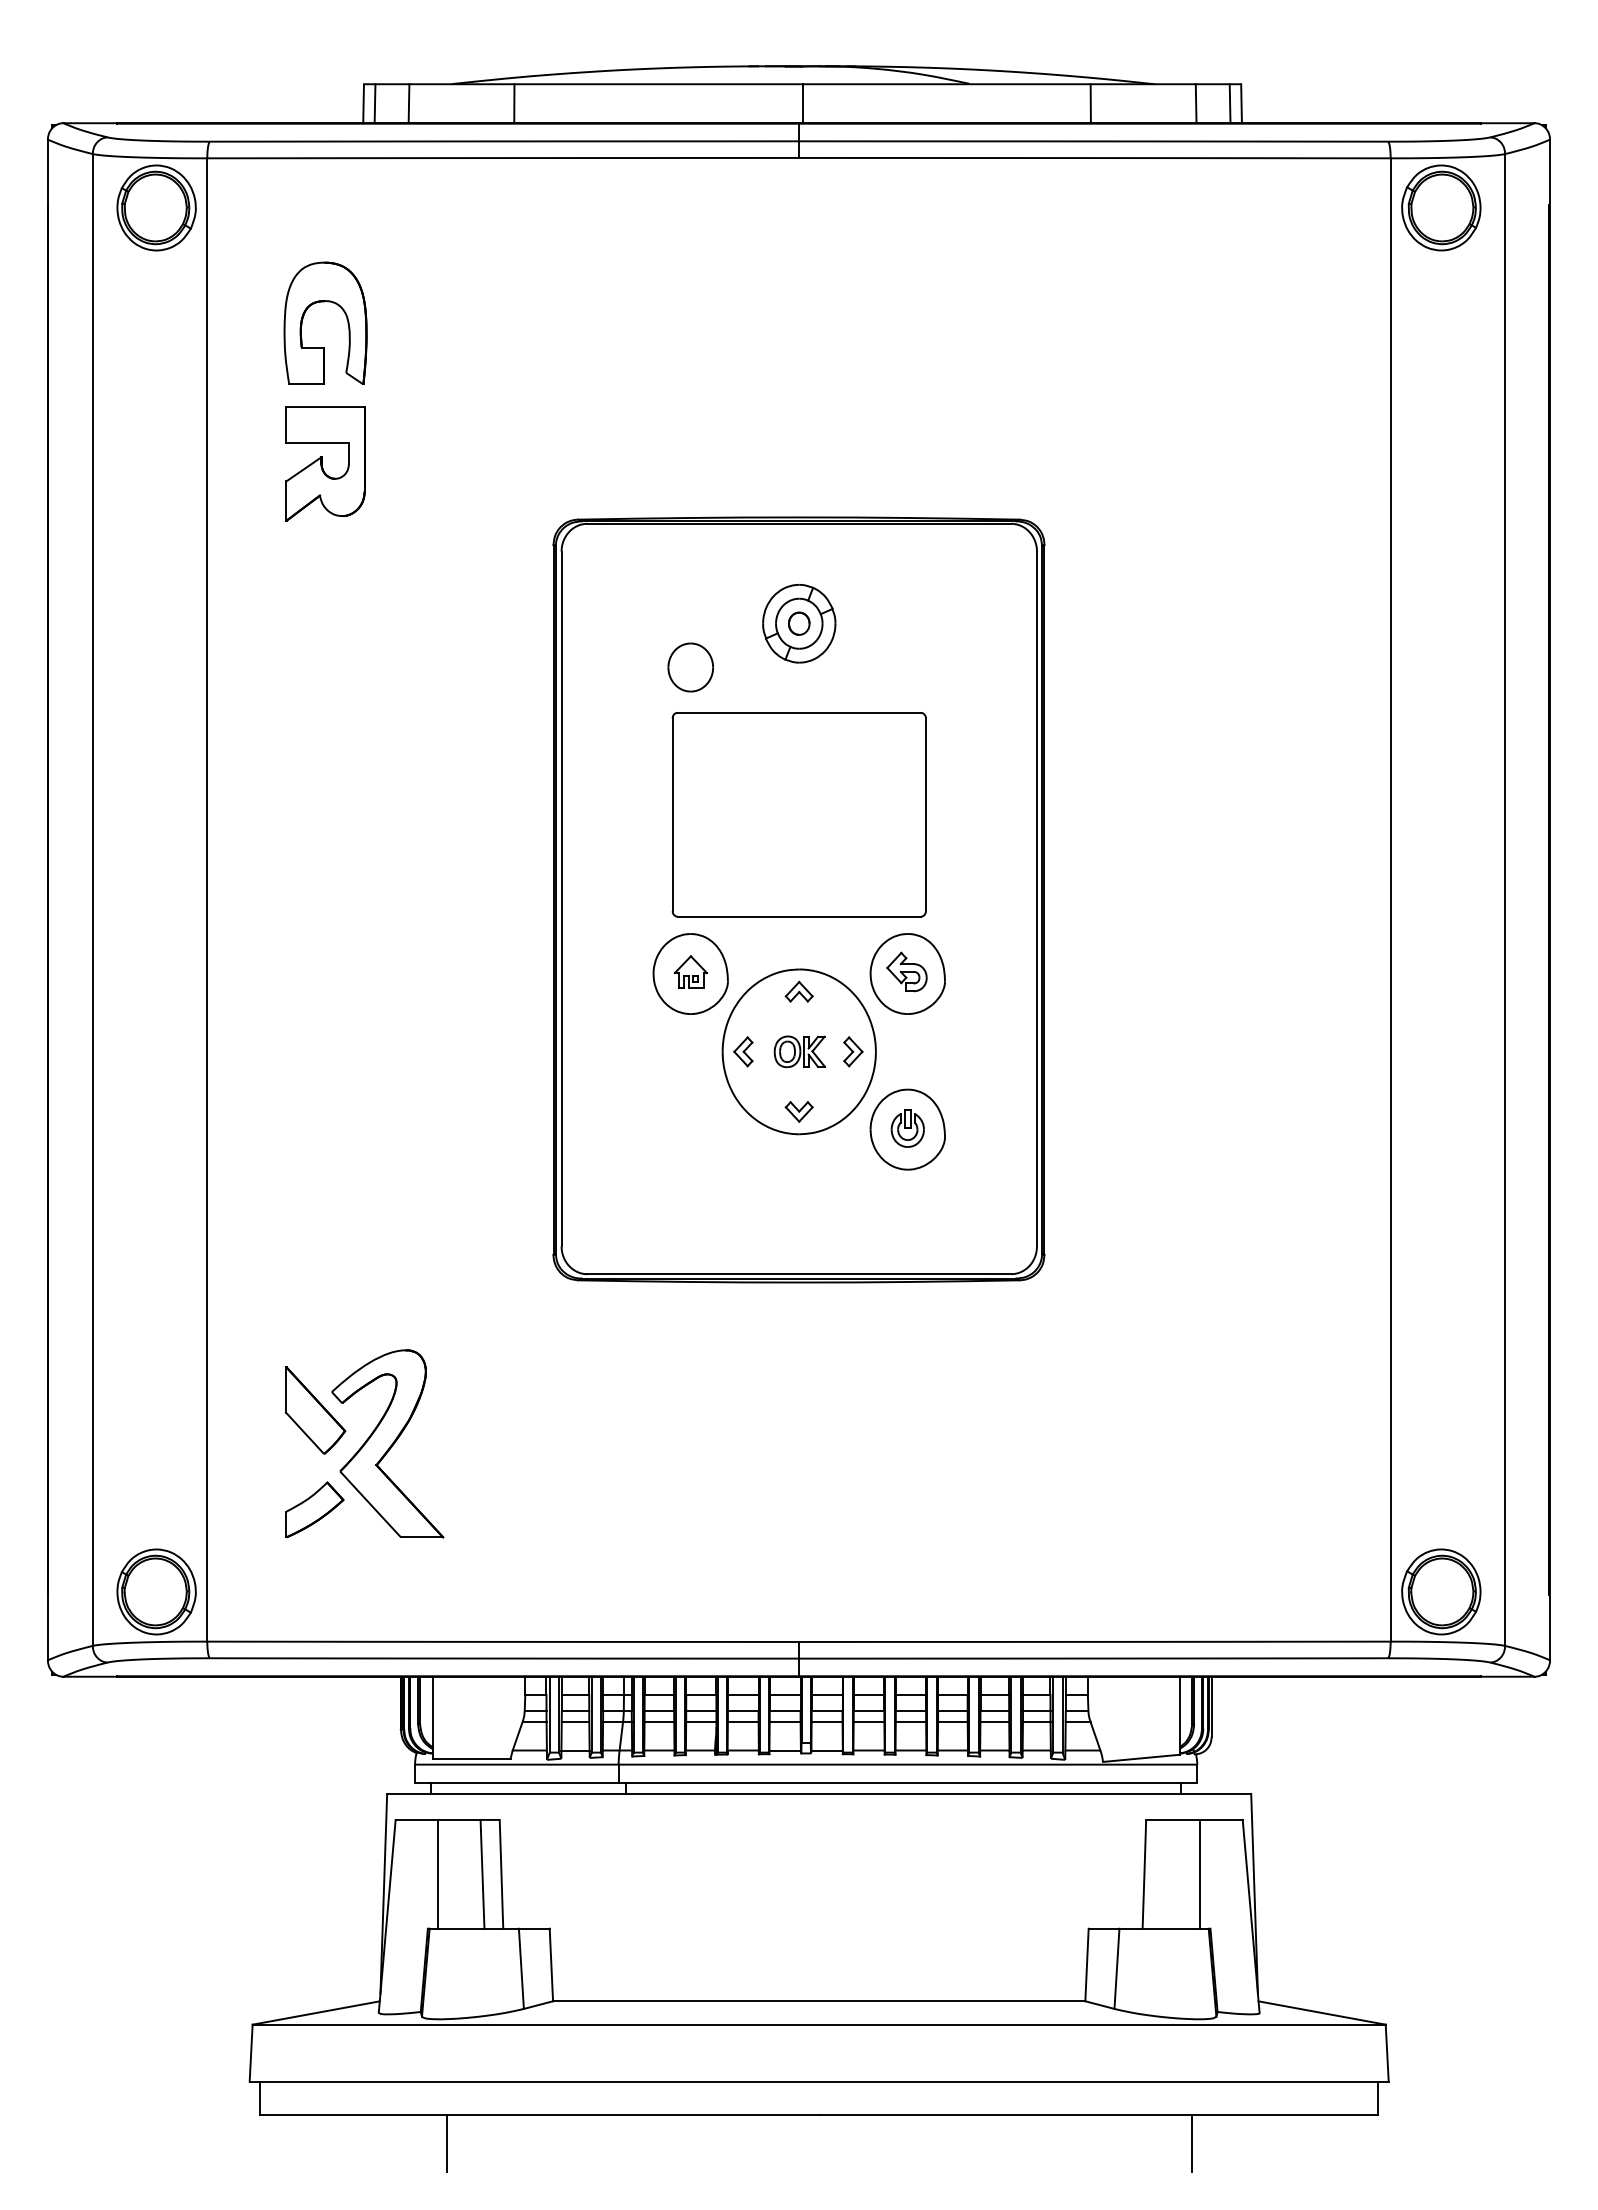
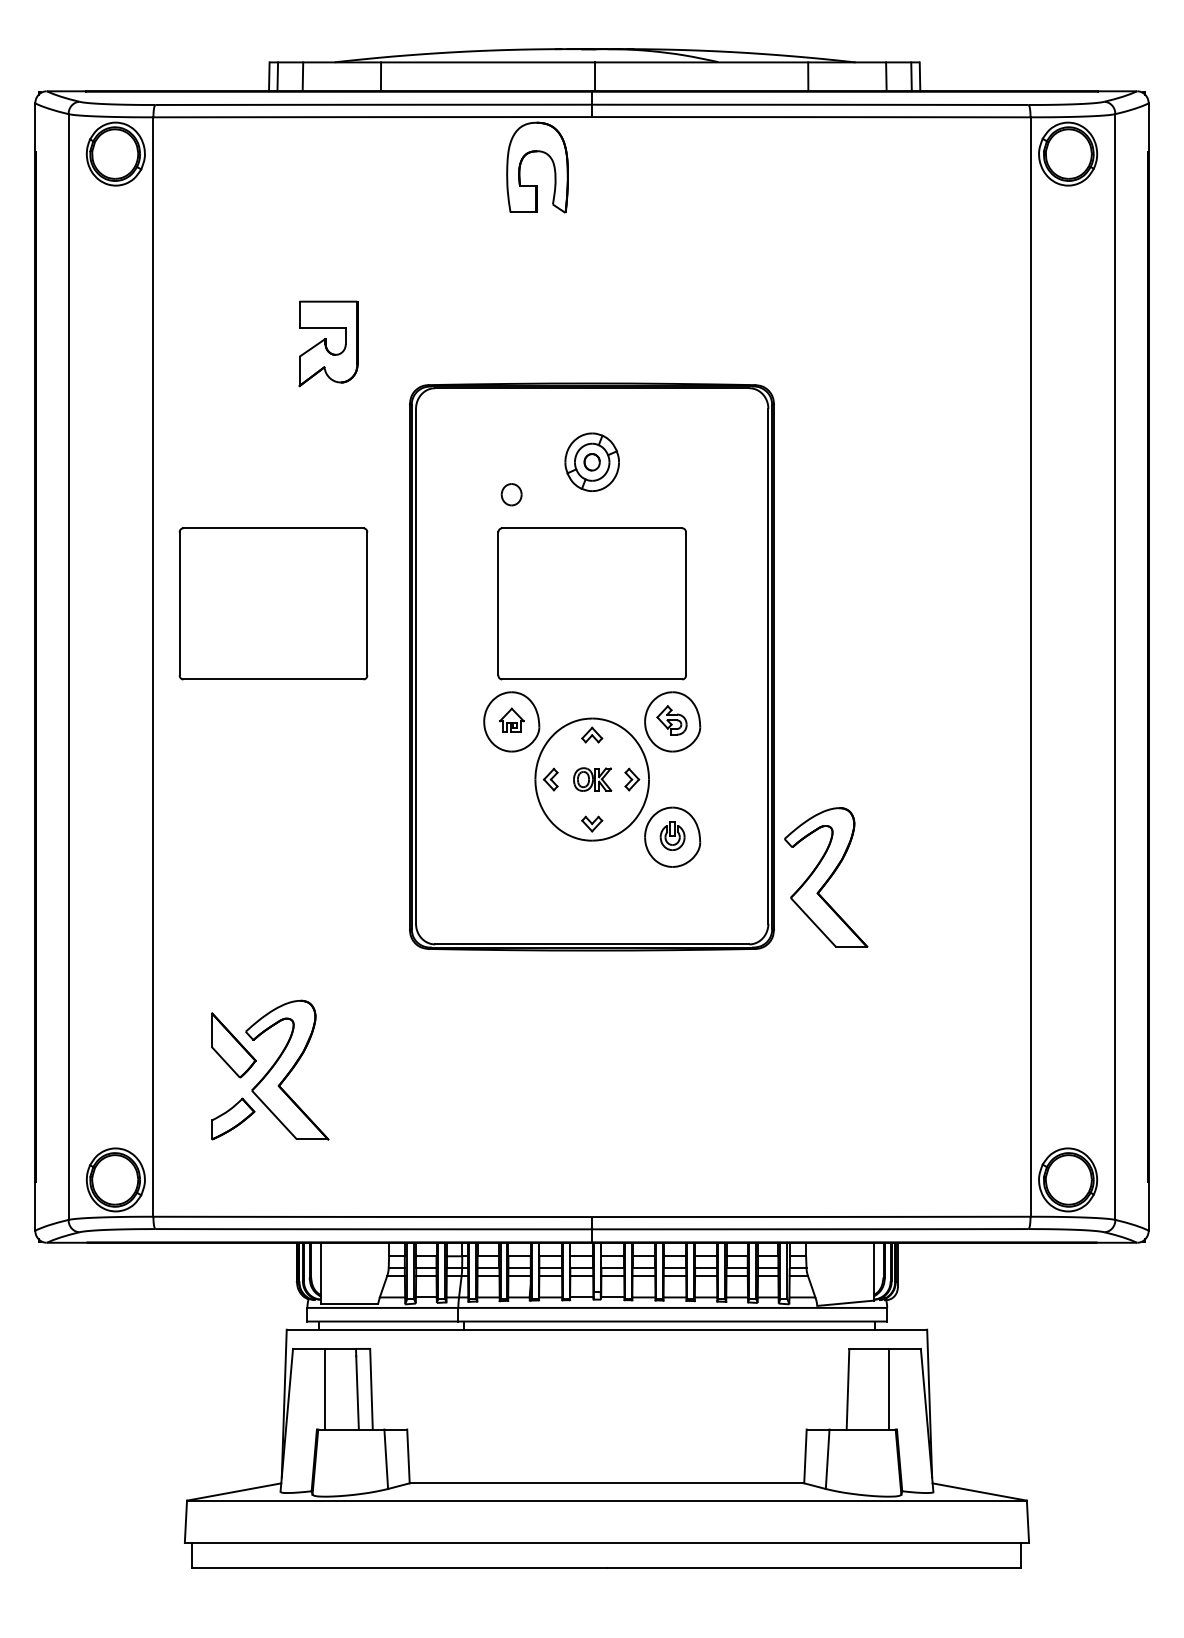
part: (324, 302) -> (536, 152), moved
part: (325, 463) -> (328, 343), moved
part: (690, 667) -> (511, 494), size x0.6
part: (368, 814) -> (272, 603), added
part: (1114, 1183) -> (825, 877), added
line: (446, 2143) -> (330, 1588), removed
line: (1191, 2143) -> (882, 1588), removed

